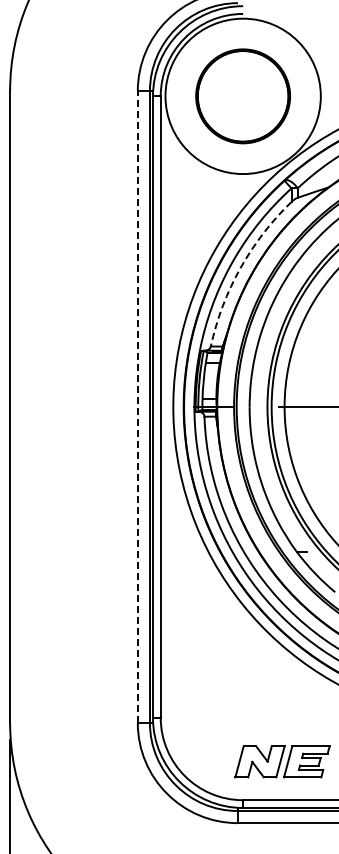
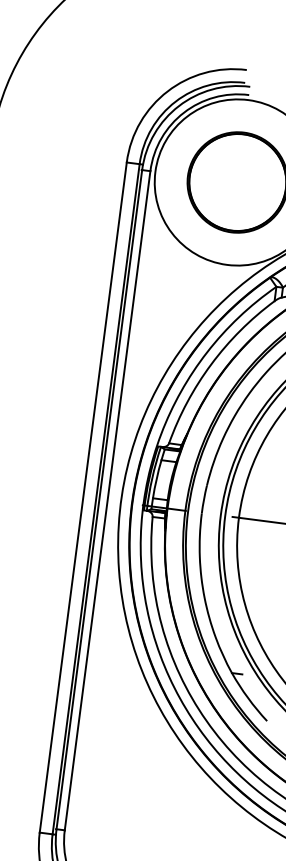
arc: (240, 268) -> (211, 364), dashed -> solid
line: (137, 407) -> (82, 497), dashed -> solid

